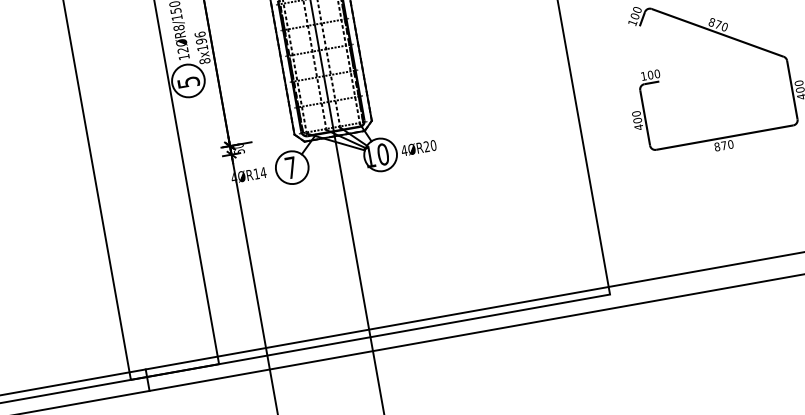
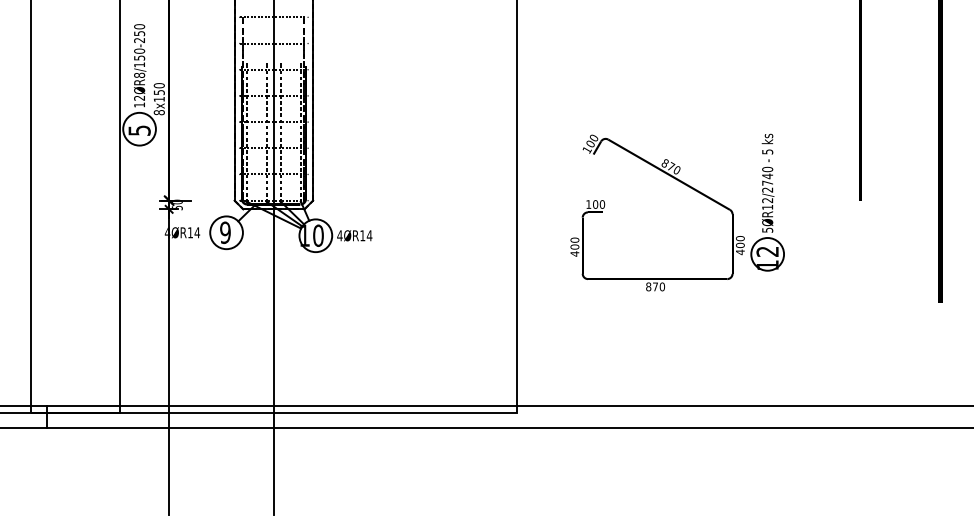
text: (200, 38) -> (158, 89), 8x196 -> 8x150
text: (430, 145) -> (366, 235), 4ØR20 -> 4ØR14
text: (291, 167) -> (225, 232), 7 -> 9

